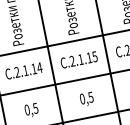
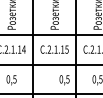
text: (86, 99) -> (64, 80), moved

